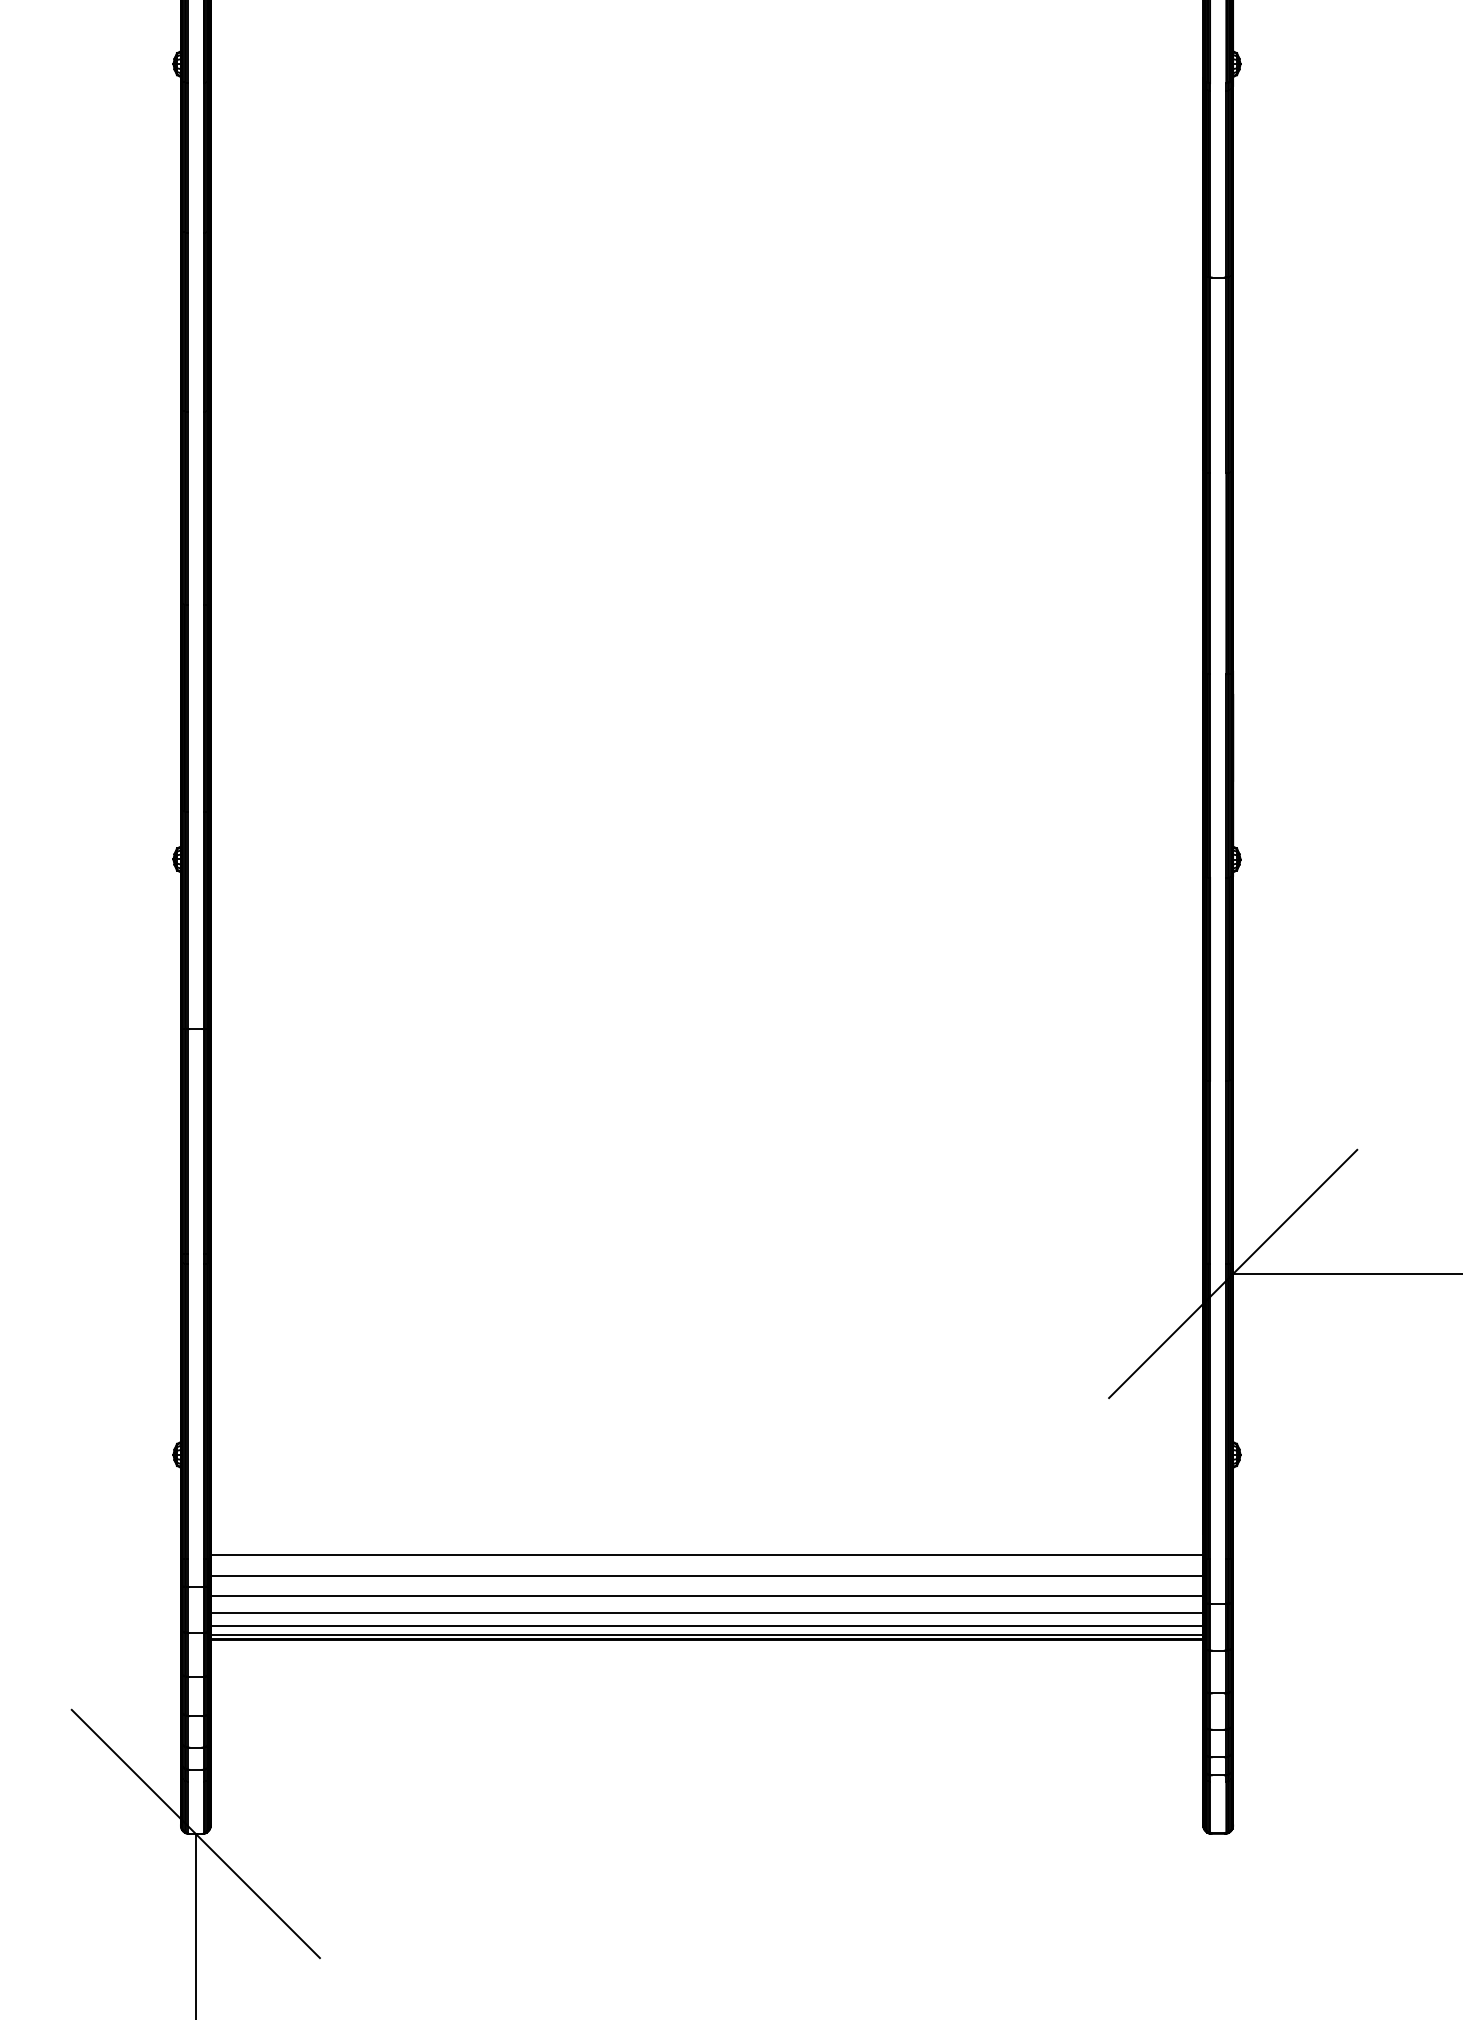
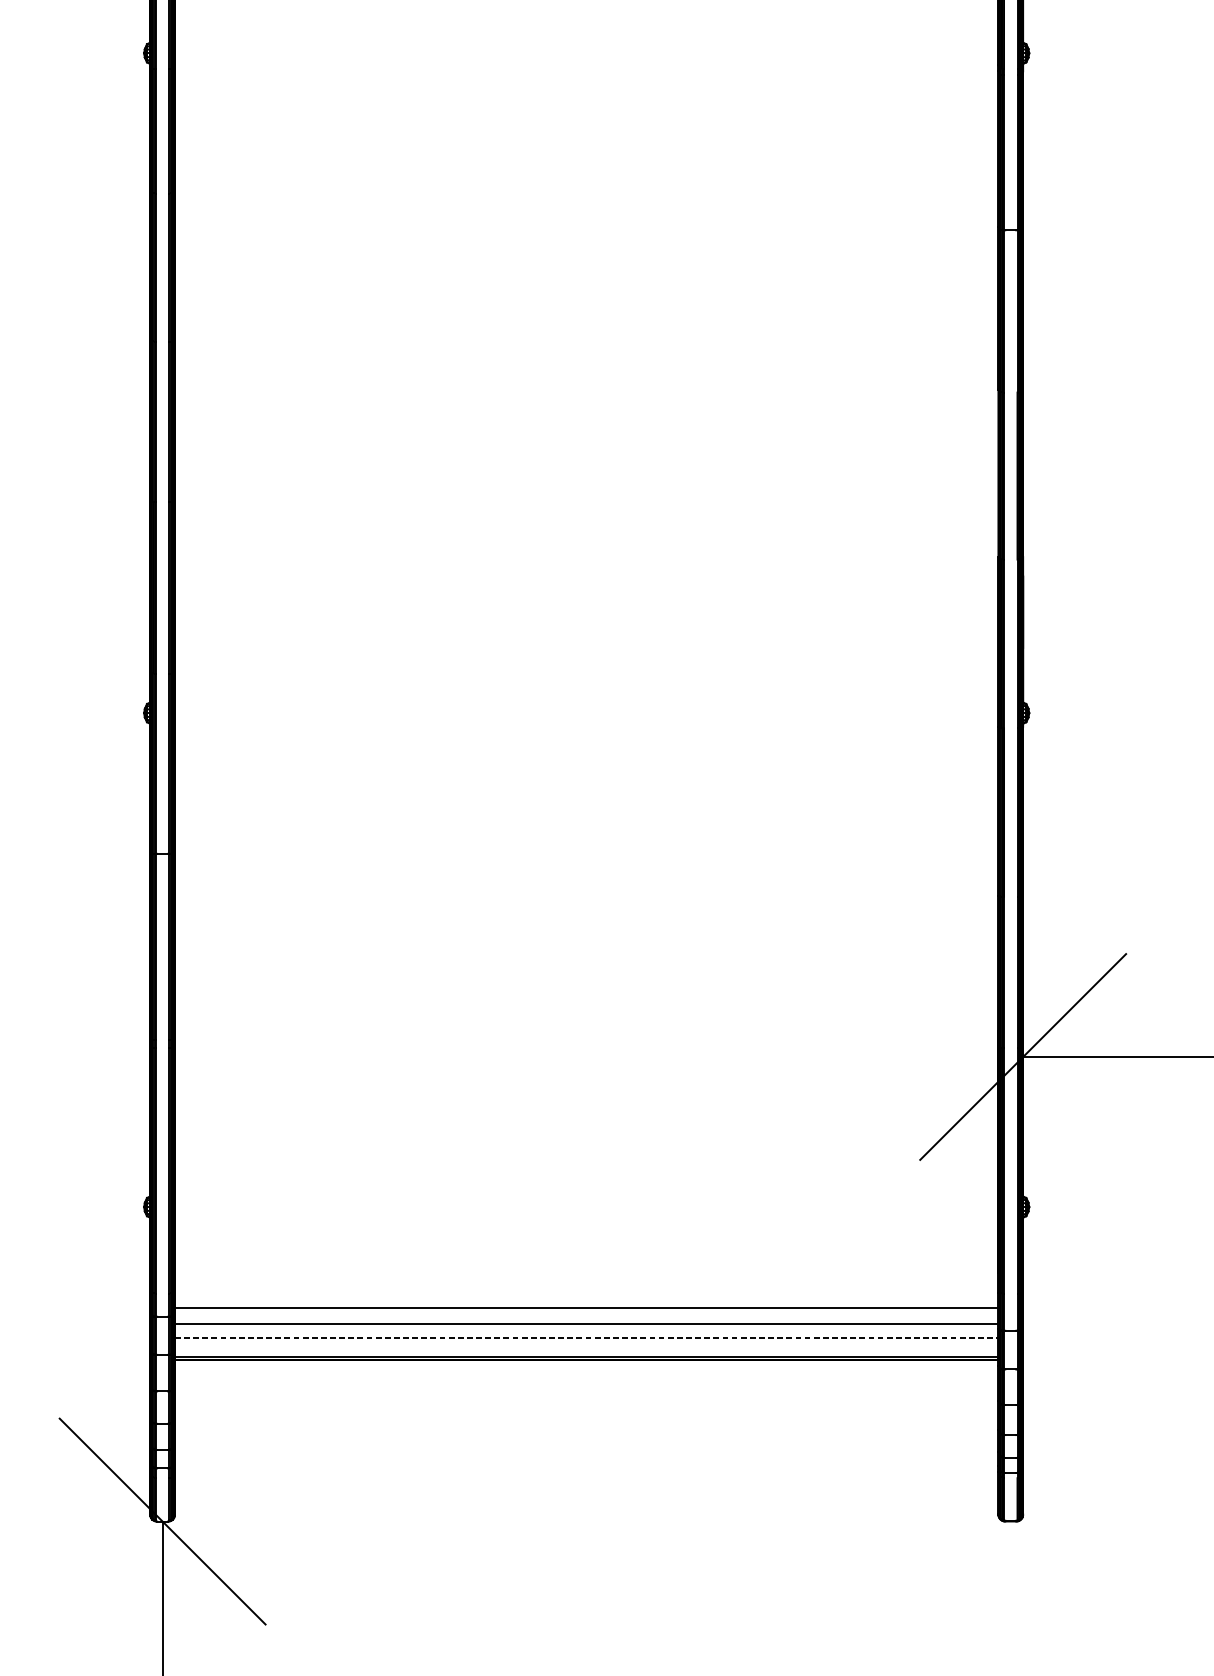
line: (706, 1555) -> (586, 1290), removed
line: (707, 1612) -> (587, 1337), solid -> dashed
line: (706, 1626) -> (586, 1349), removed

